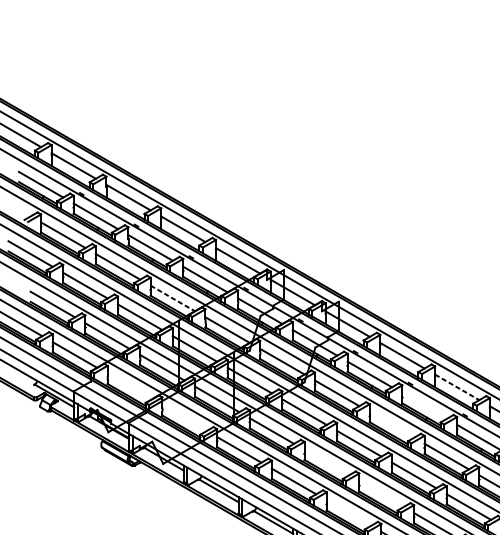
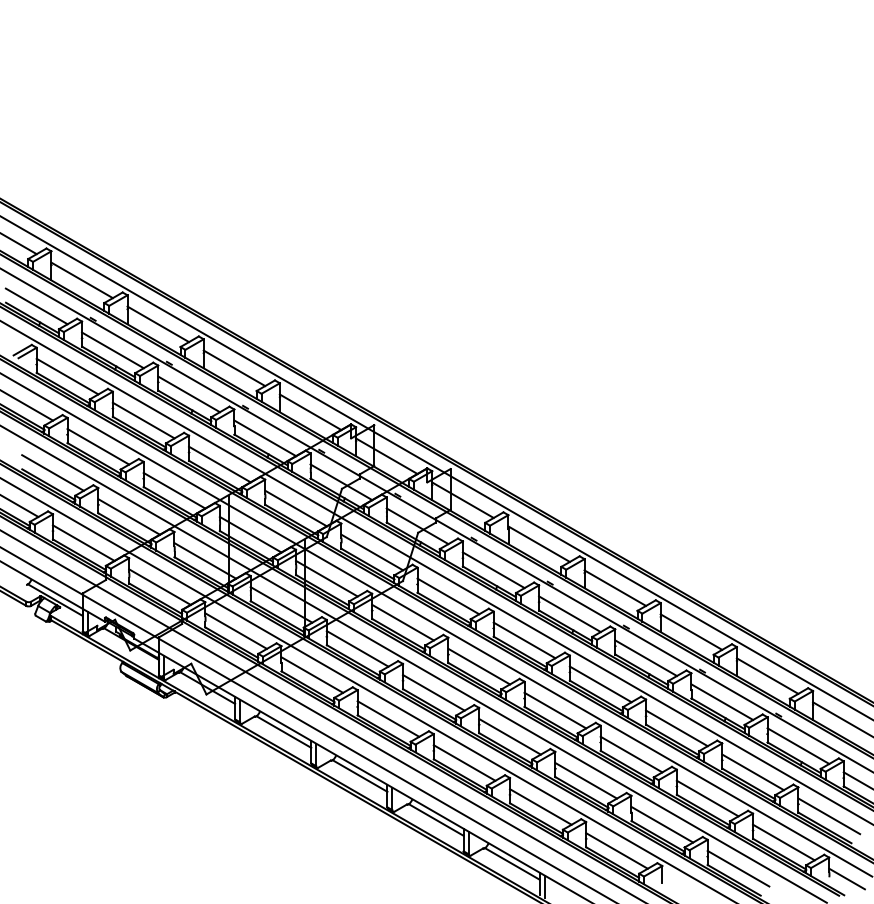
line: (172, 298) -> (219, 464), dashed -> solid
line: (129, 386) -> (159, 586), added
line: (457, 387) -> (615, 588), dashed -> solid
line: (424, 406) -> (569, 614), added
line: (184, 417) -> (235, 630), added
line: (391, 425) -> (524, 640), added
line: (326, 462) -> (433, 692), added
line: (381, 494) -> (509, 736), added
line: (348, 512) -> (464, 762), added

